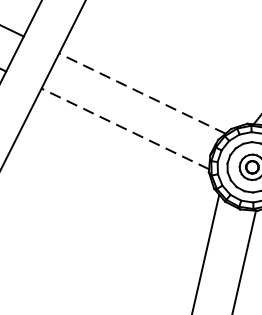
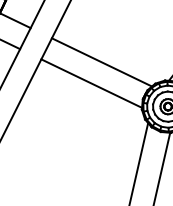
line: (141, 93) -> (101, 62), dashed -> solid
line: (124, 128) -> (91, 83), dashed -> solid

